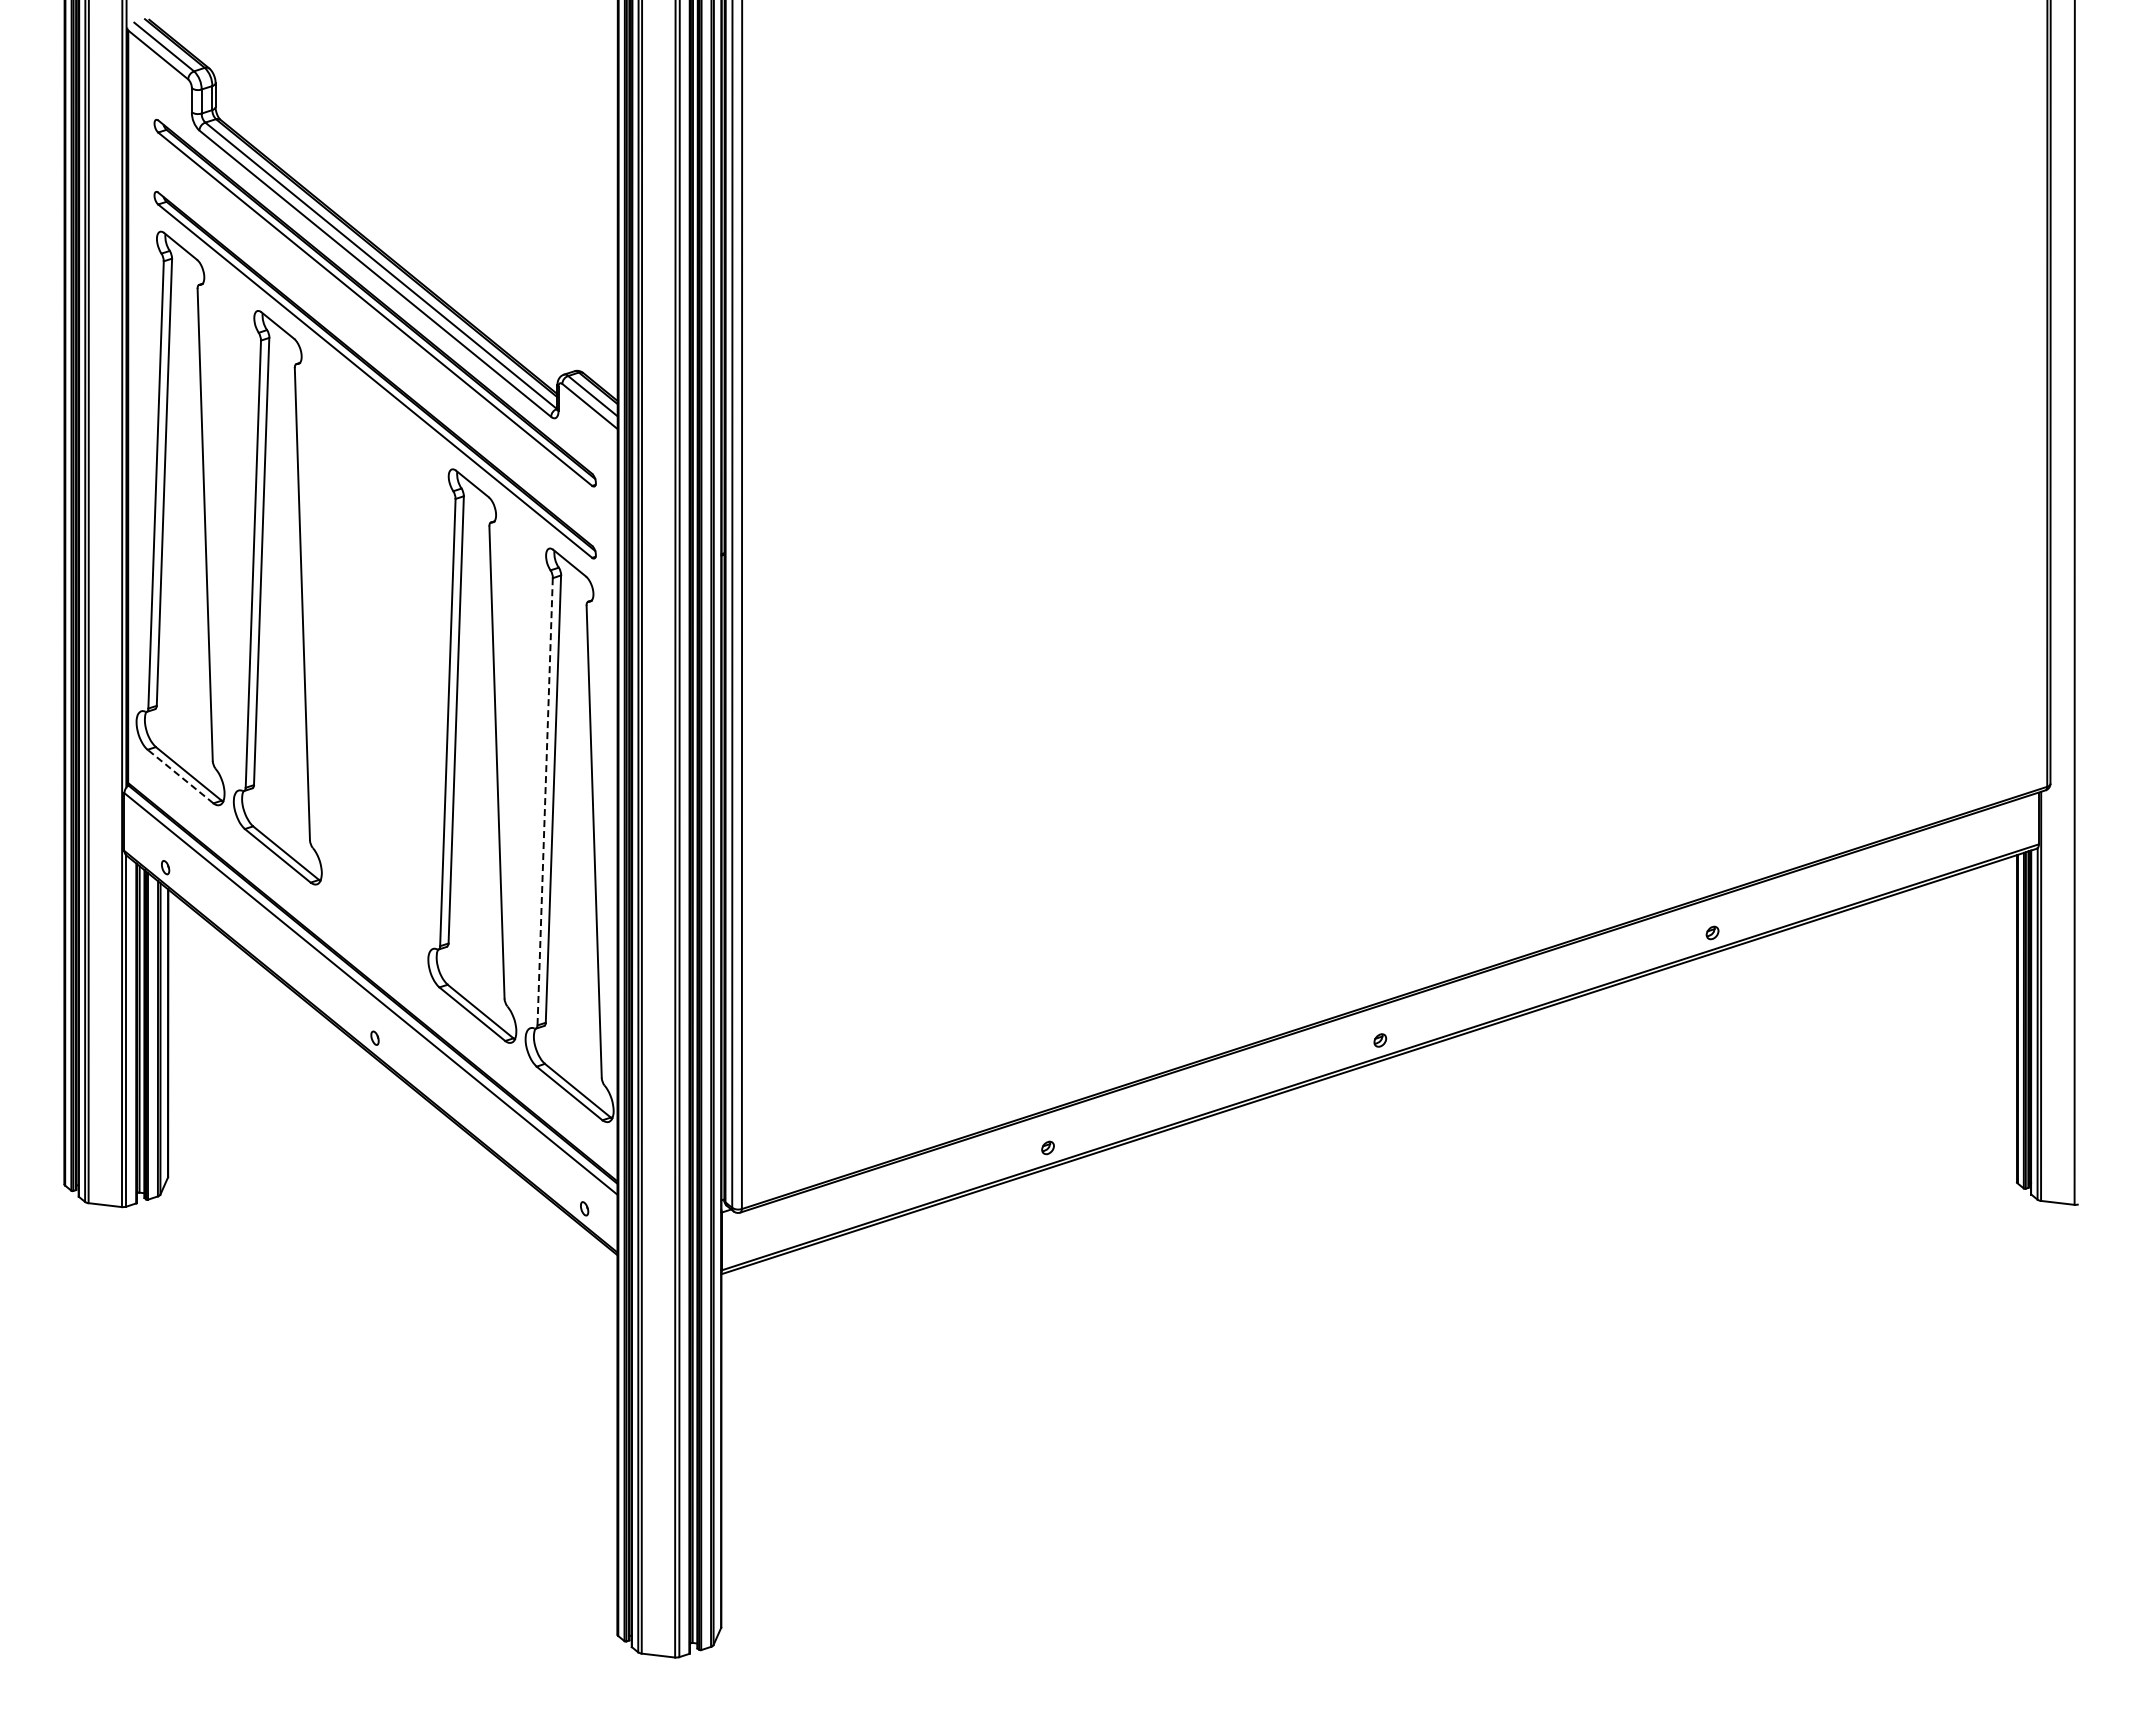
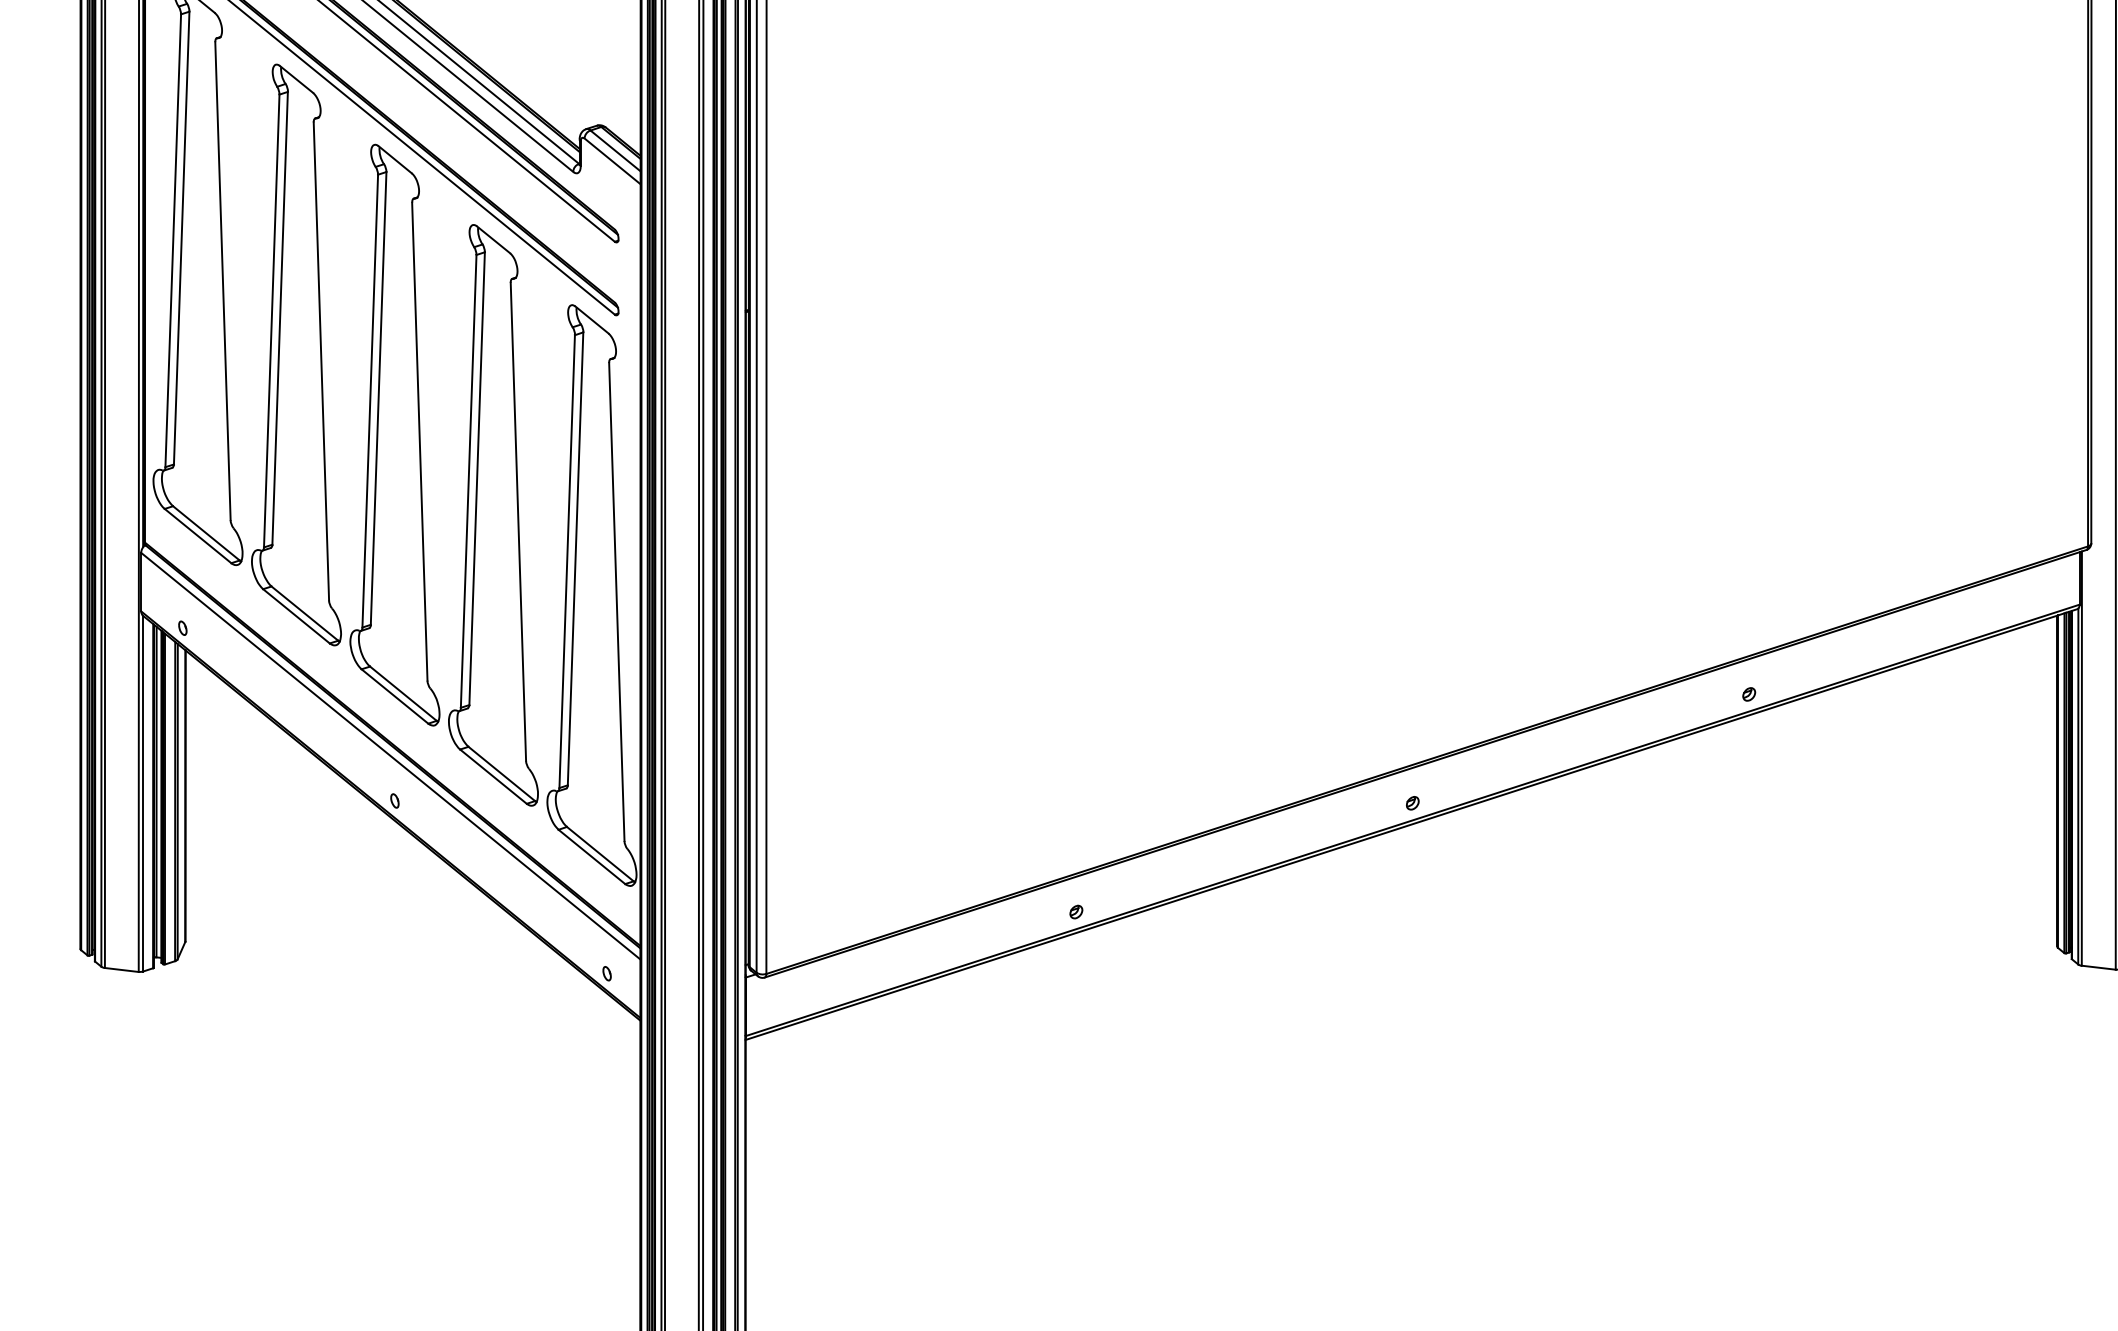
part: (374, 676) -> (394, 434), added
line: (180, 776) -> (197, 535), dashed -> solid
line: (545, 801) -> (567, 561), dashed -> solid

